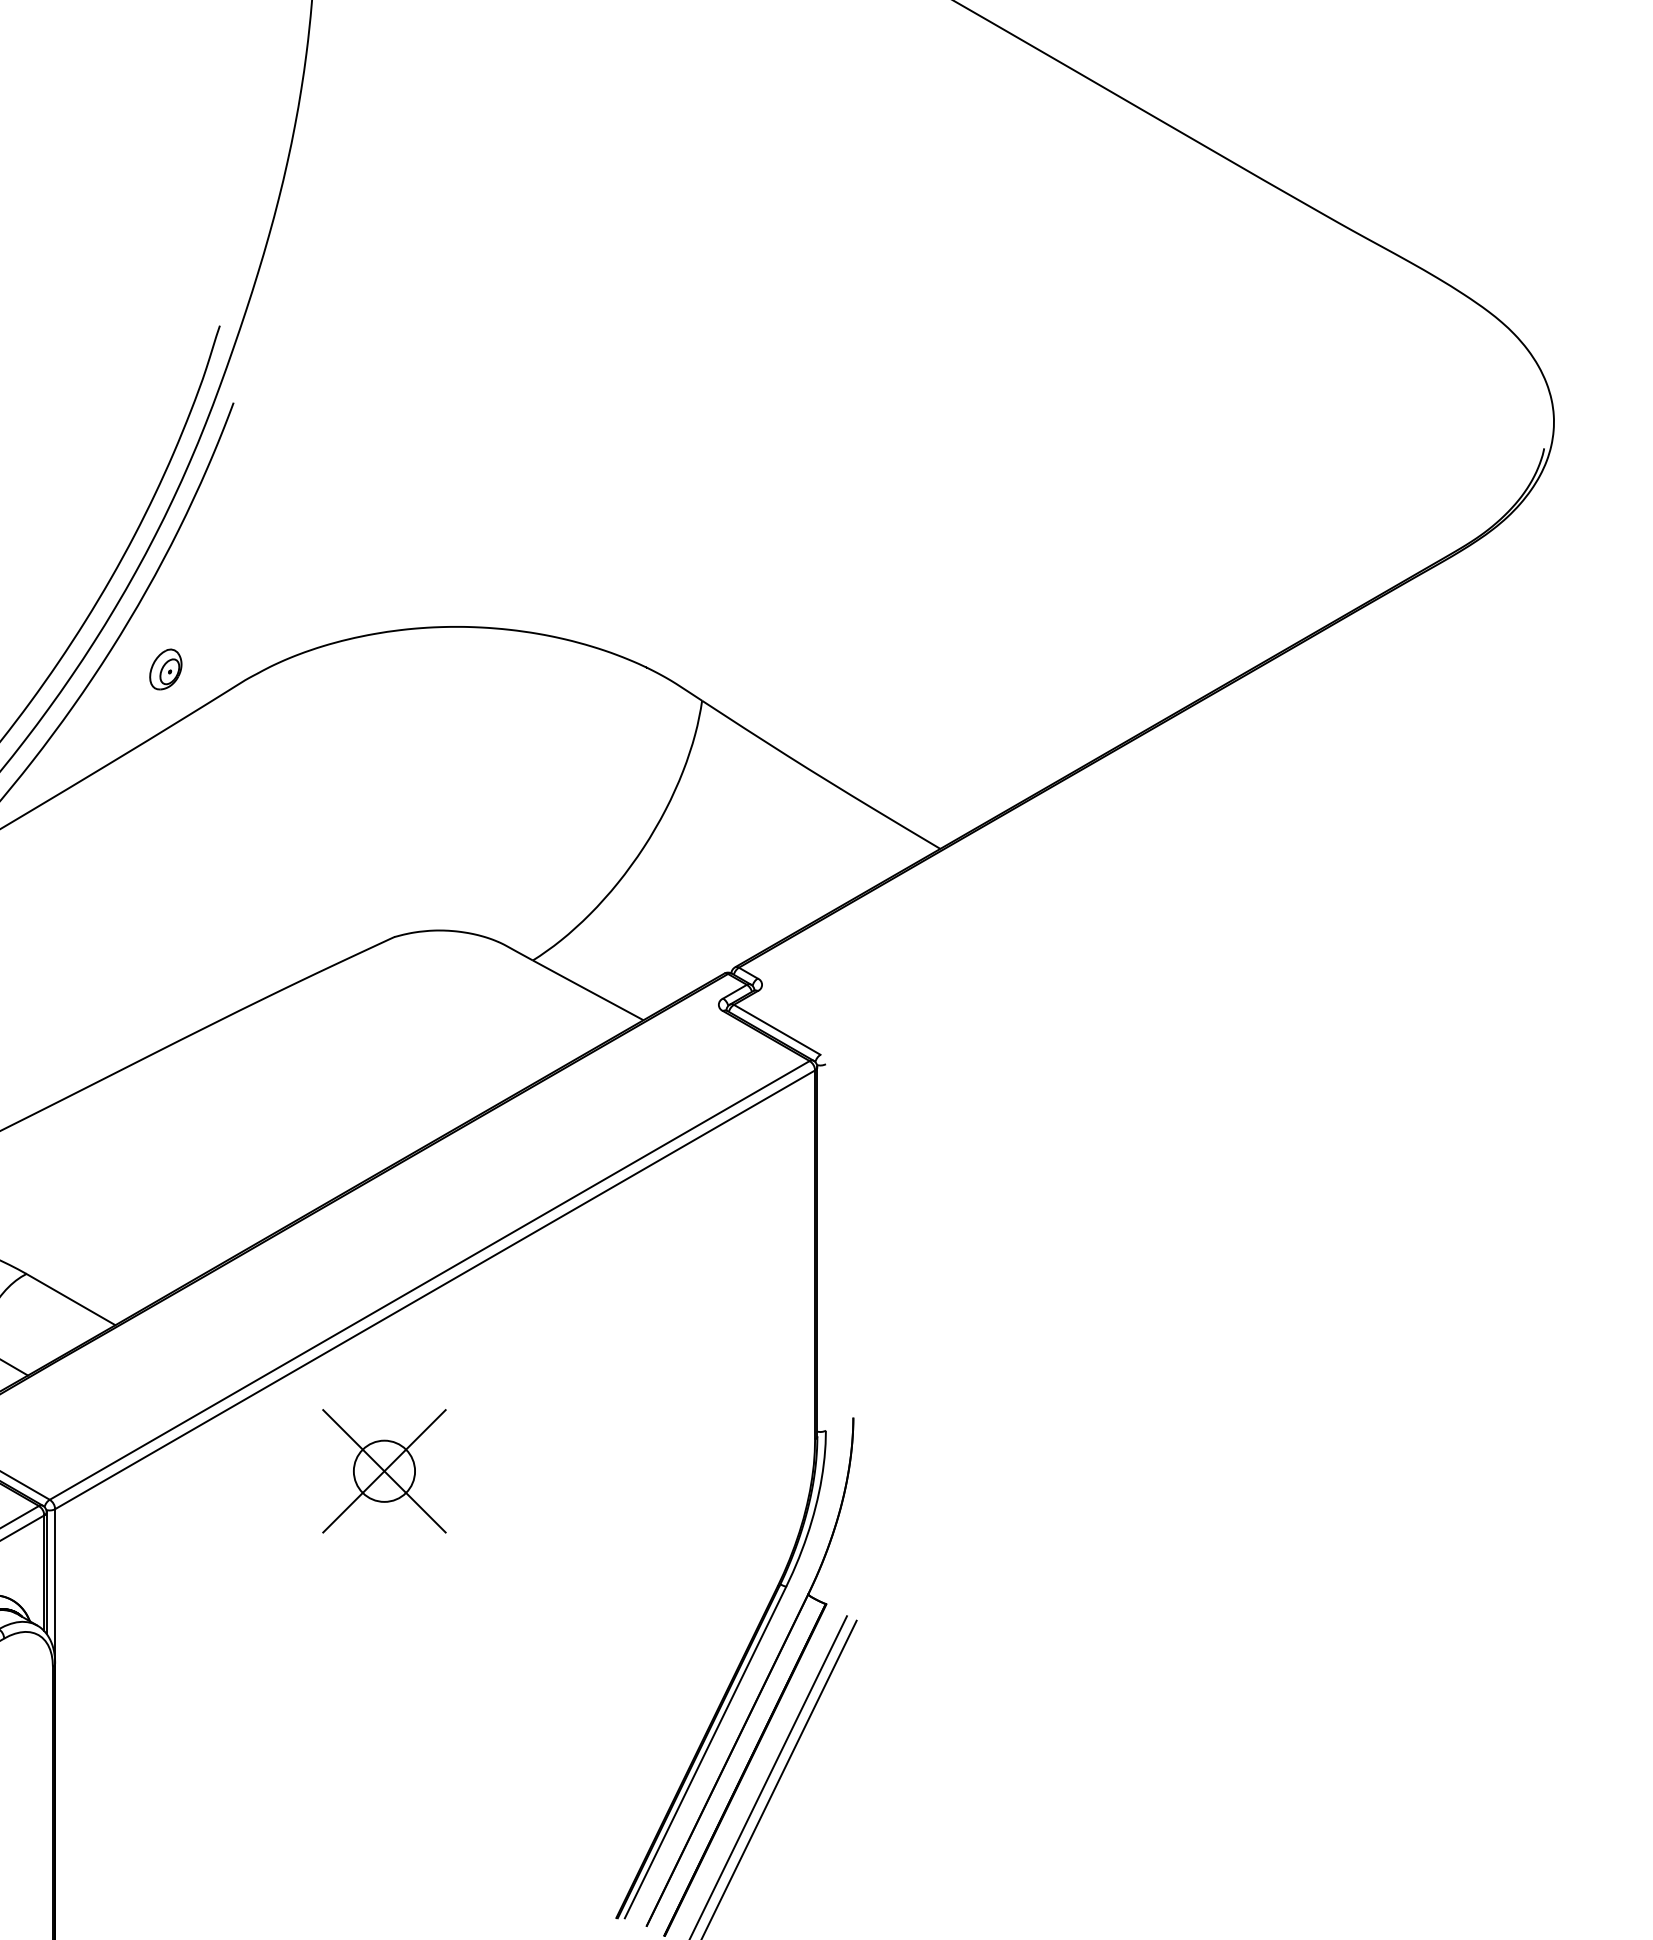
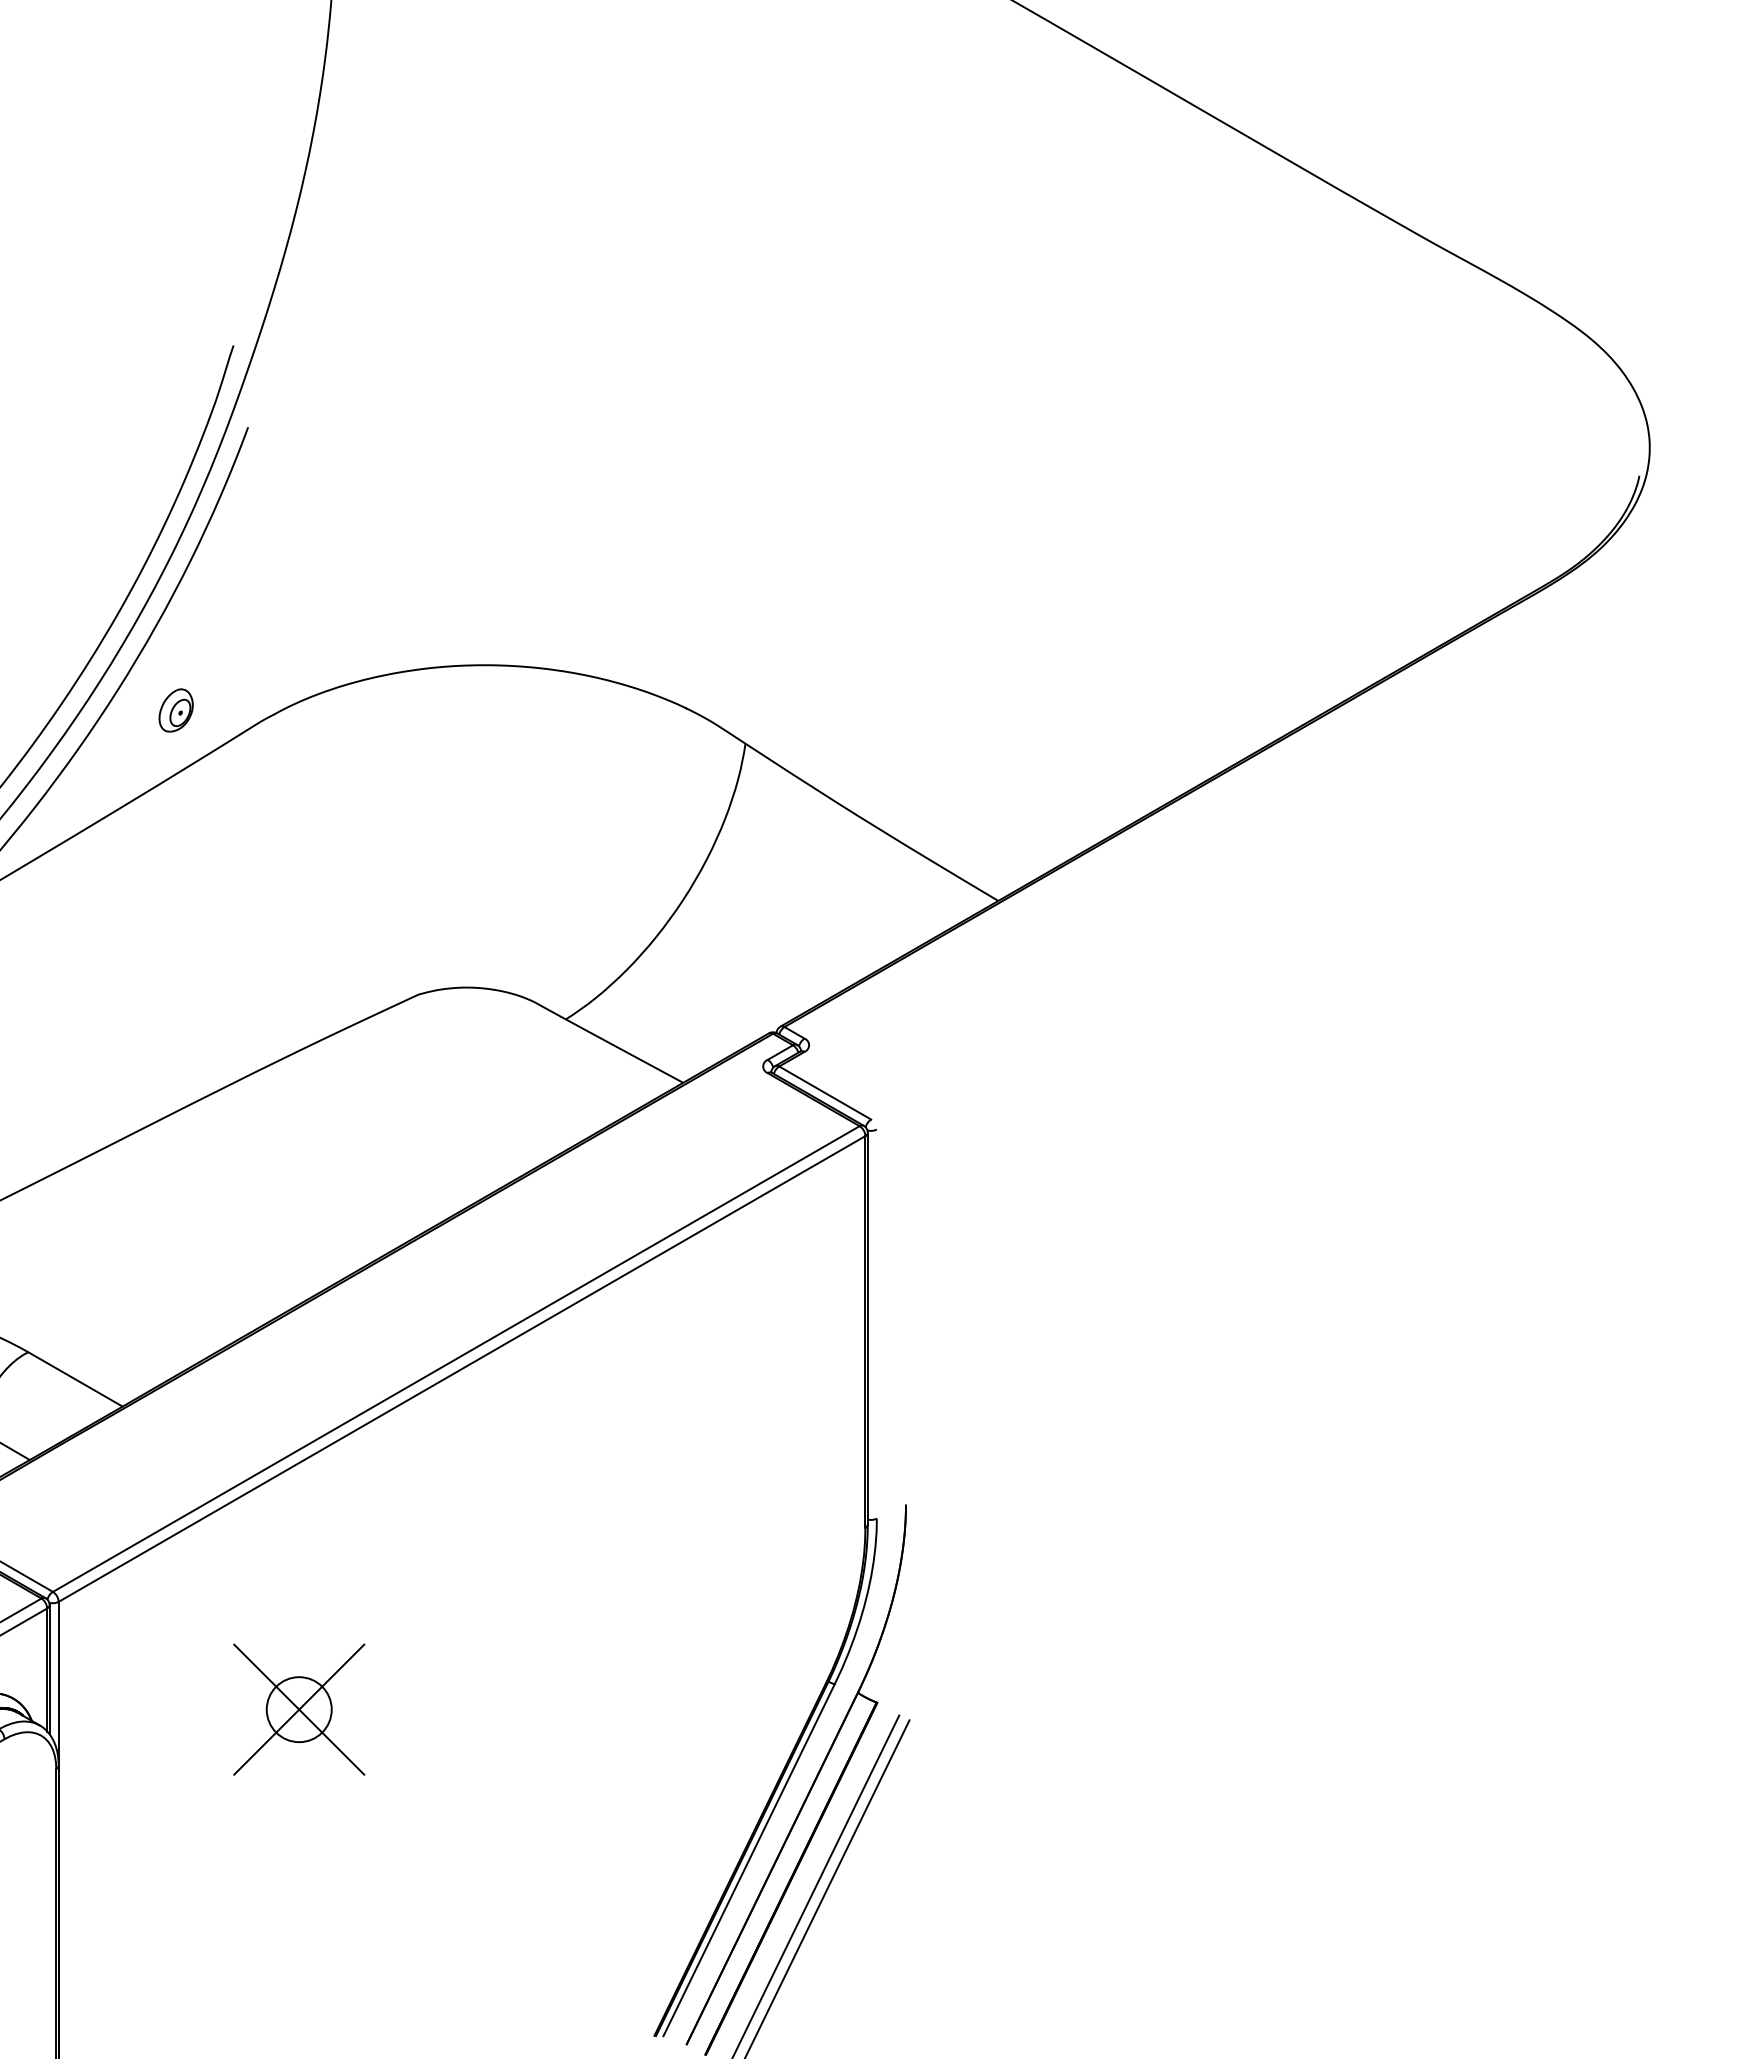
part: (384, 1471) -> (299, 1709), moved

